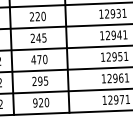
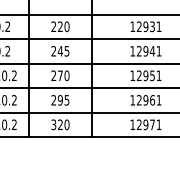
text: (33, 59) -> (53, 75), 470 -> 270
text: (35, 102) -> (53, 124), 920 -> 320

